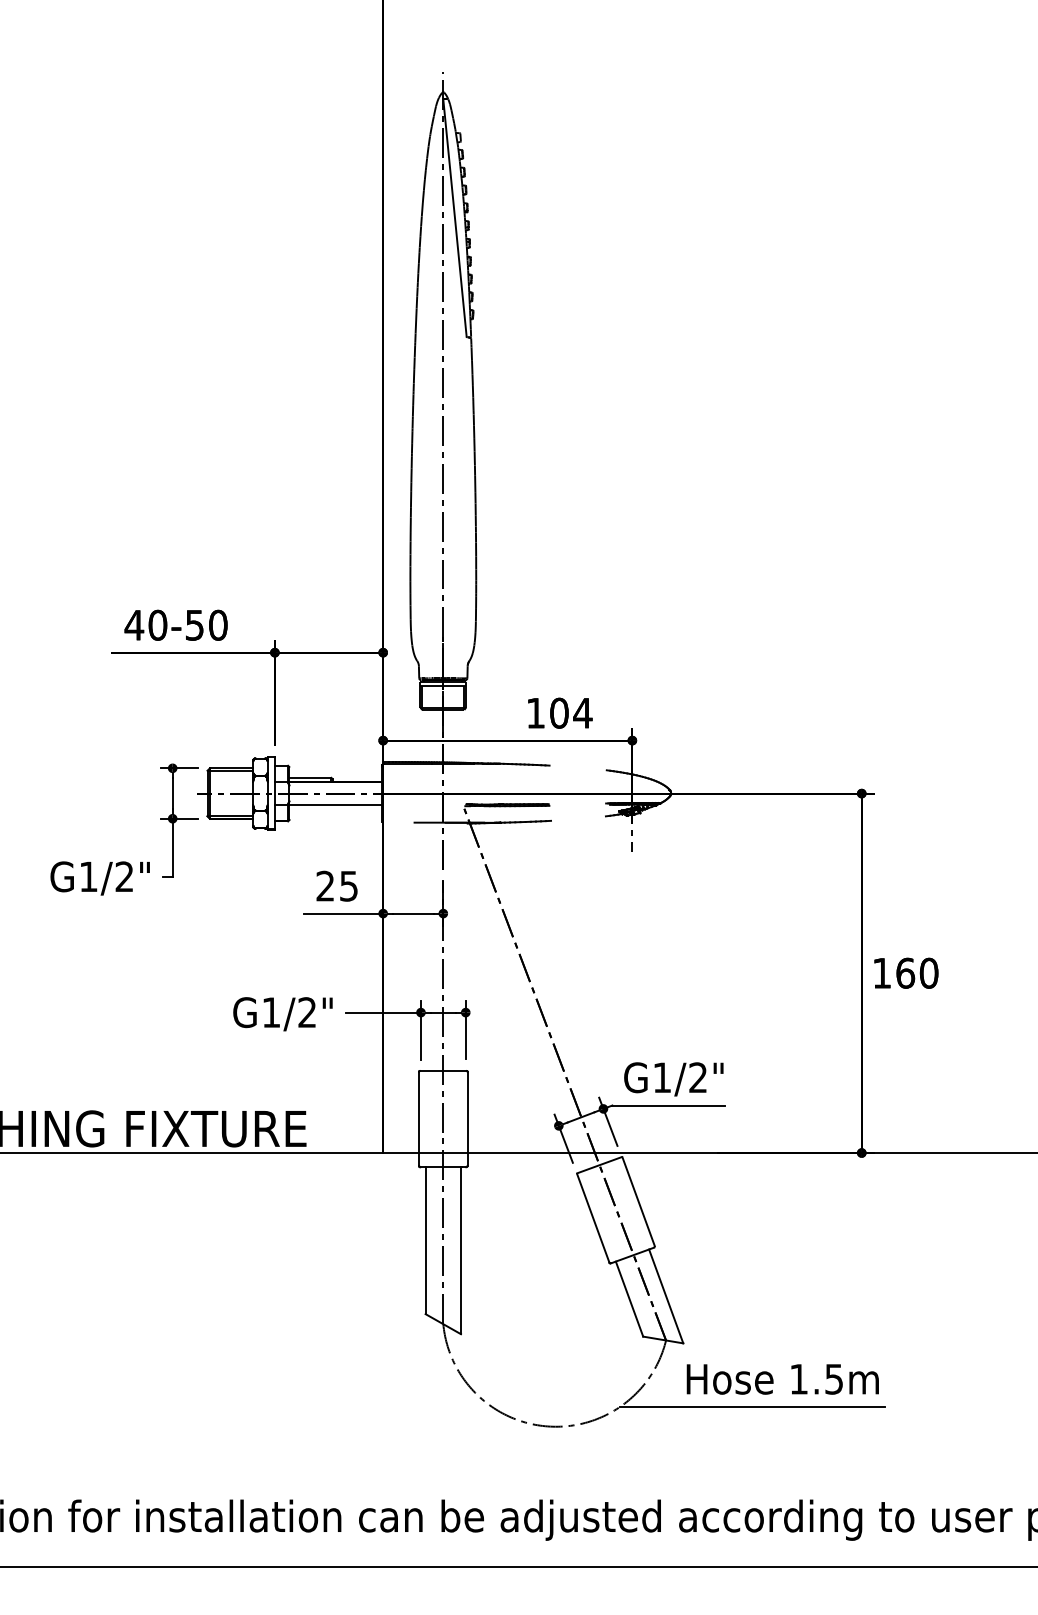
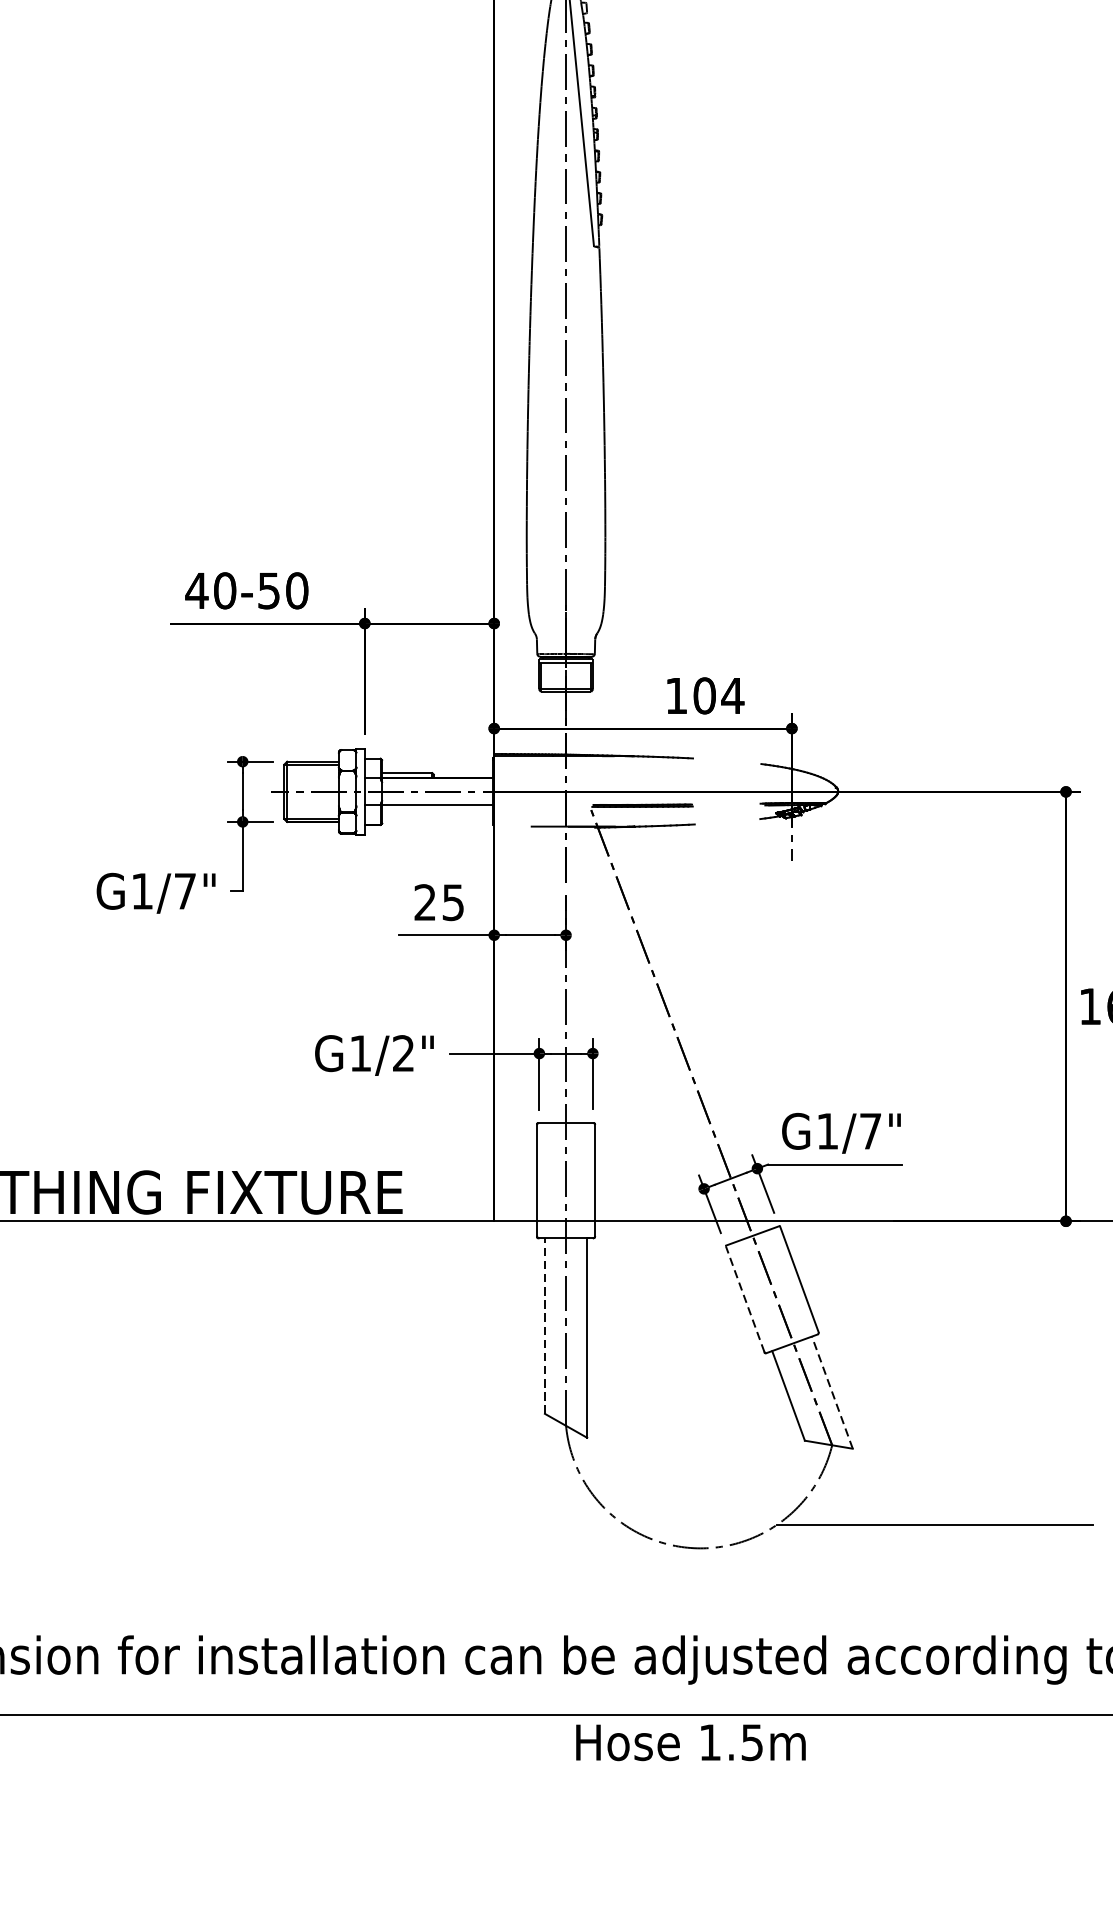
text: (124, 876) -> (185, 890), G1/2" -> G1/7"
text: (697, 1077) -> (869, 1131), G1/2" -> G1/7"
line: (593, 1217) -> (745, 1298), solid -> dashed
line: (425, 1240) -> (544, 1325), solid -> dashed
line: (666, 1296) -> (832, 1392), solid -> dashed
text: (782, 1379) -> (690, 1742), moved

